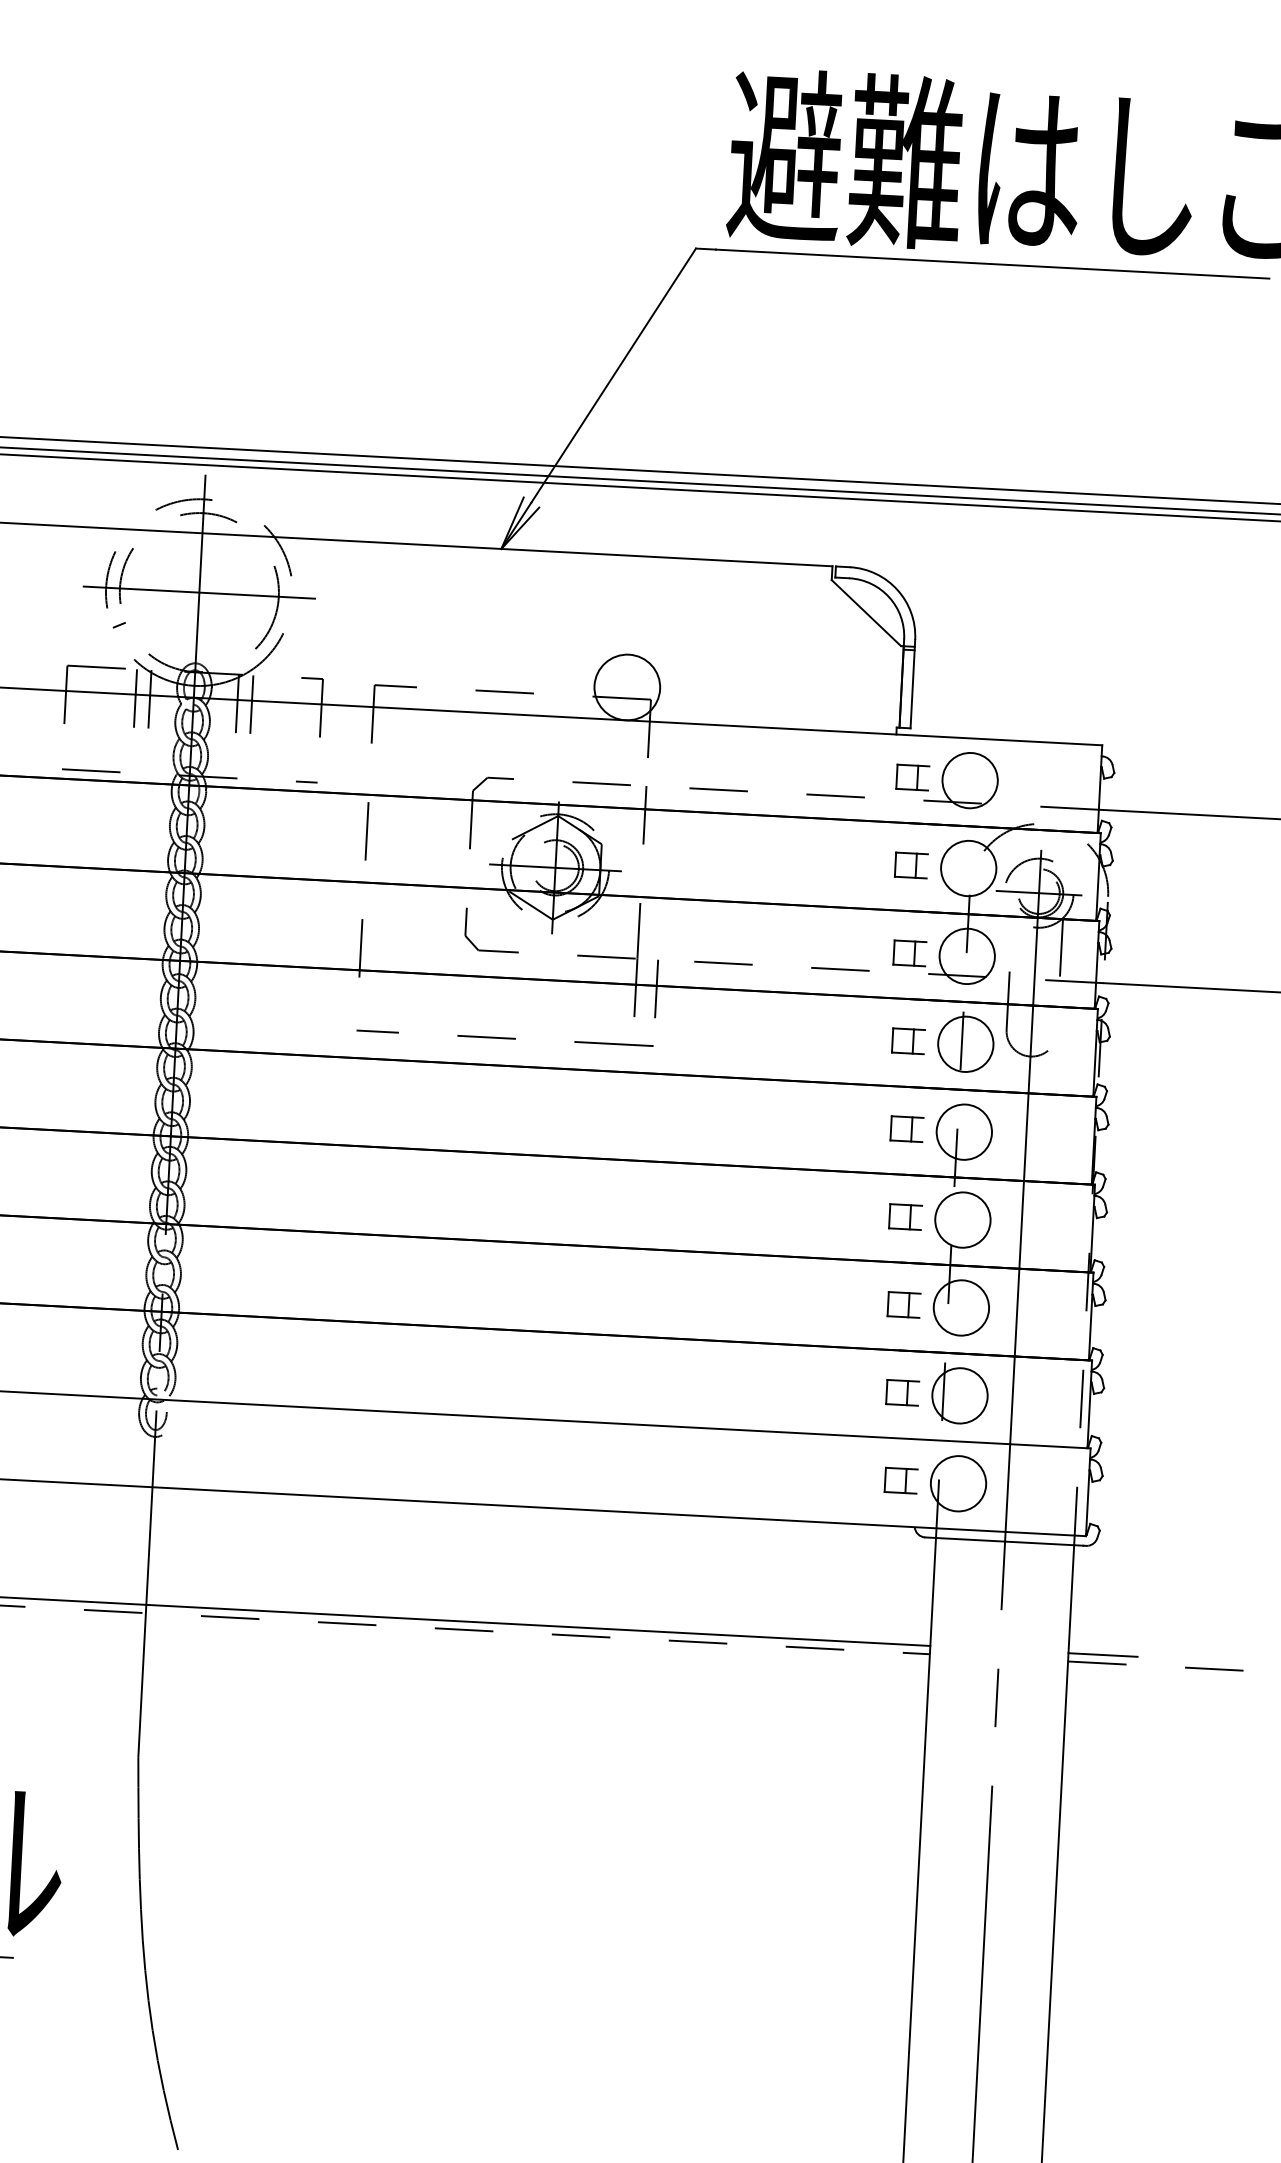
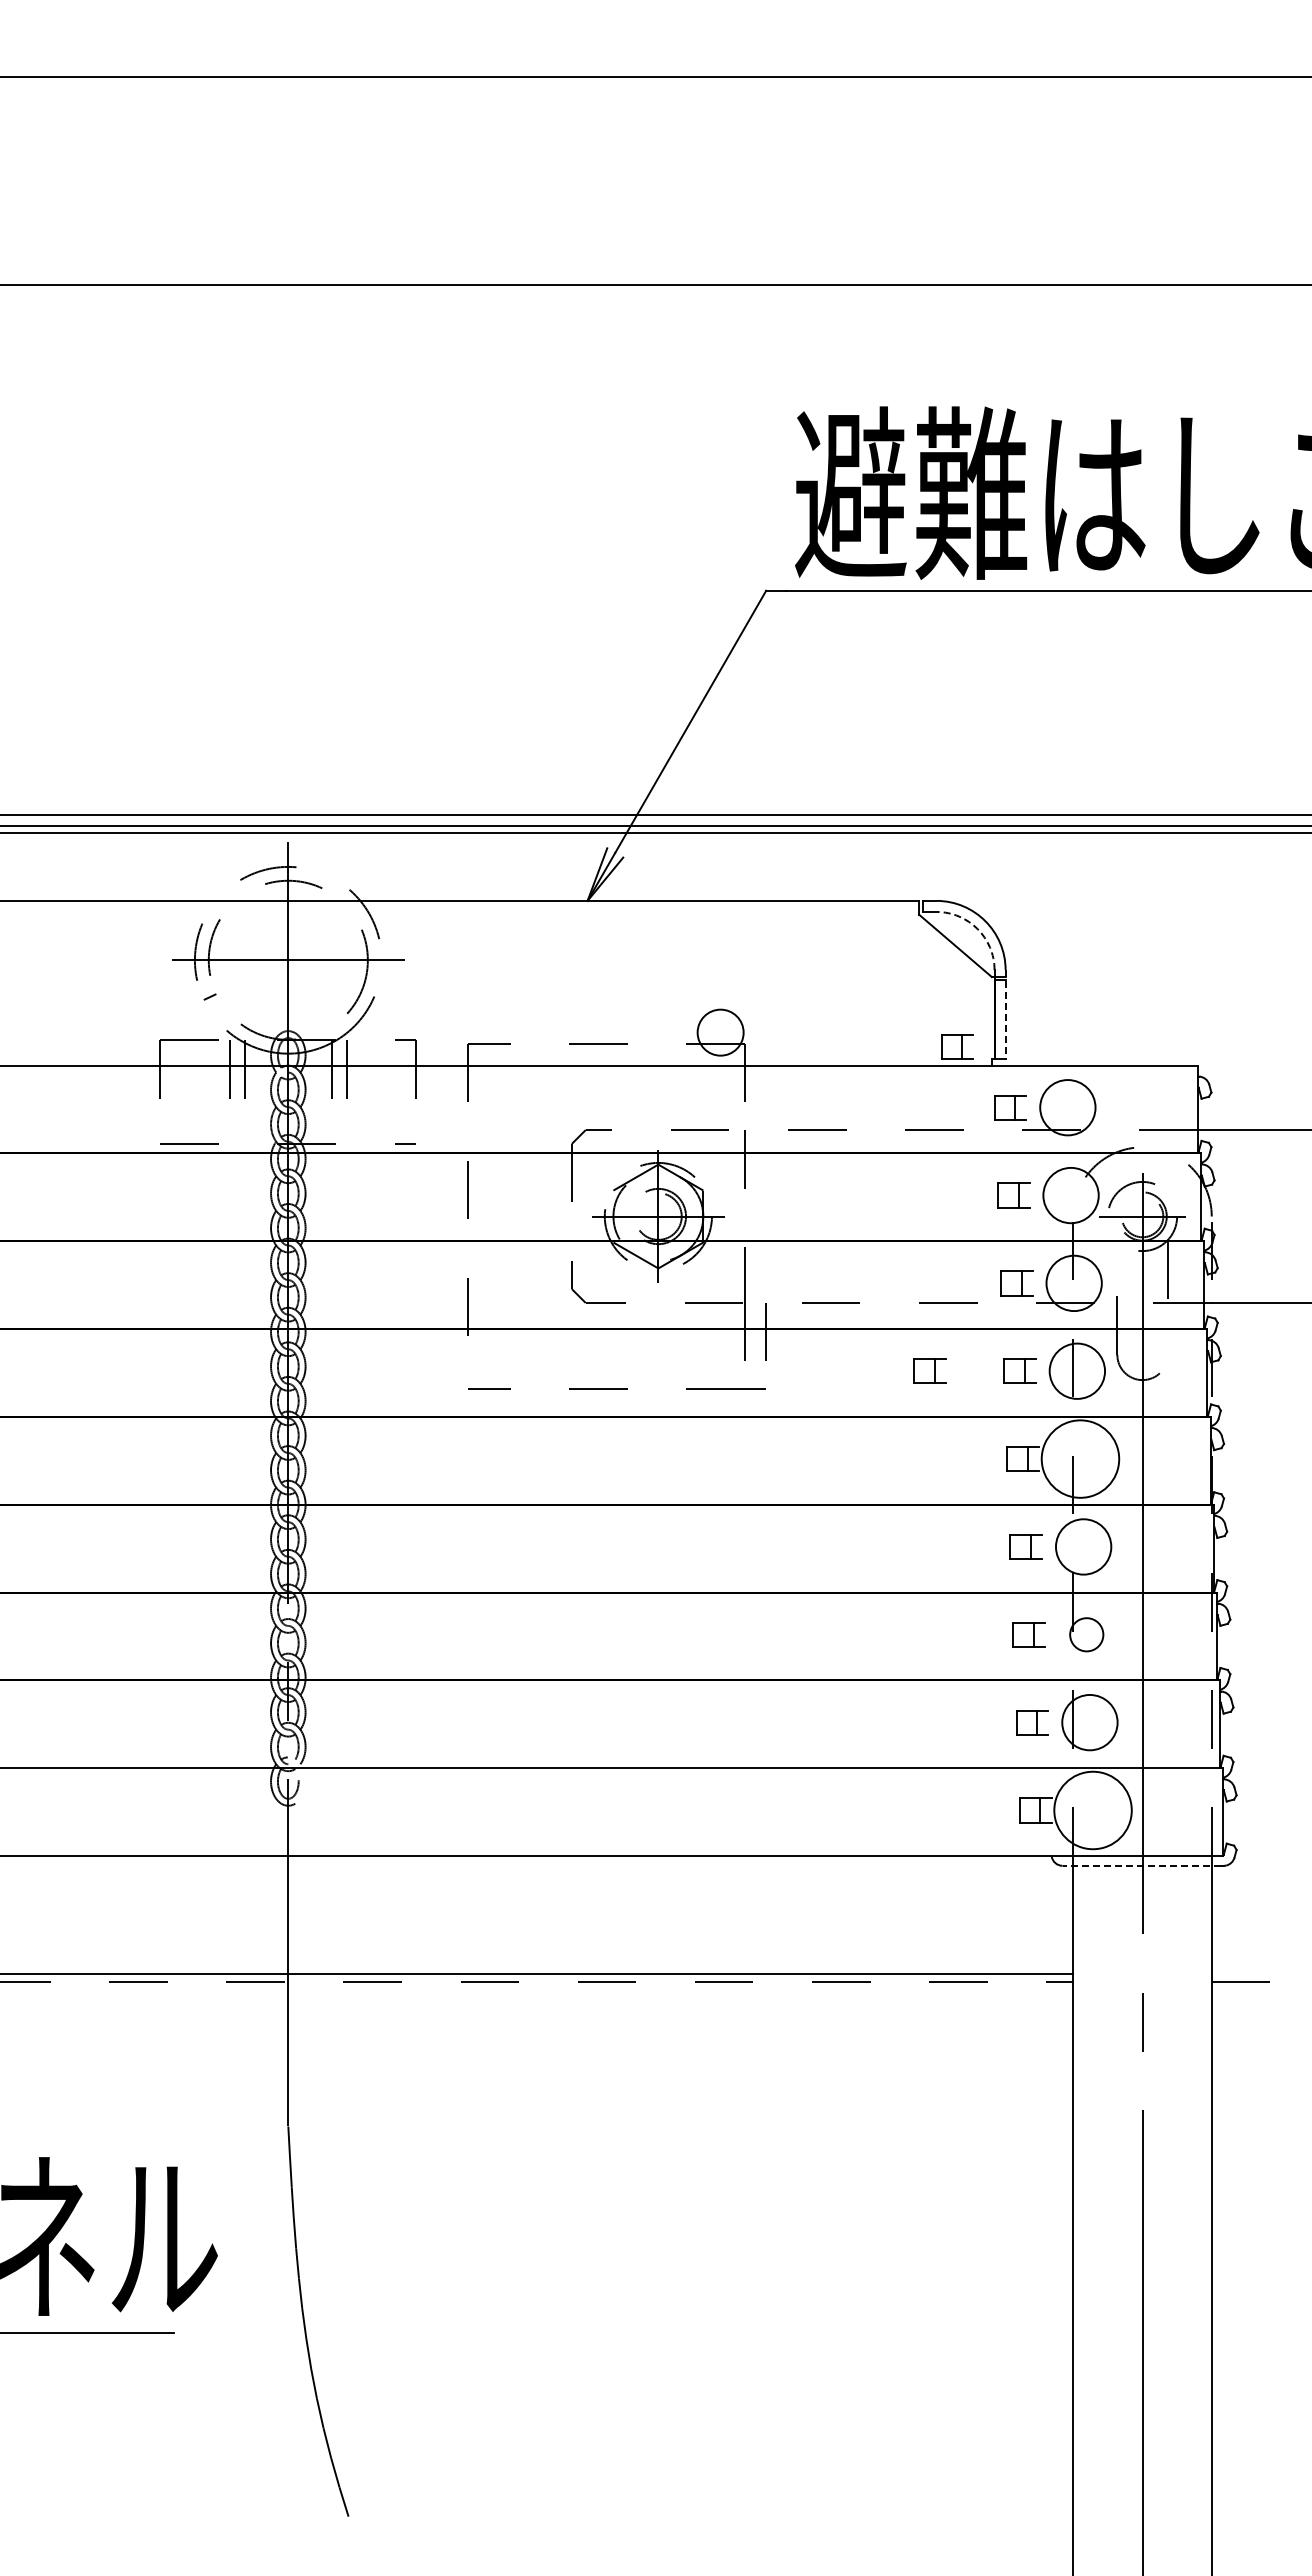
arc: (889, 596) -> (977, 928), solid -> dashed
line: (912, 684) -> (1005, 1014), solid -> dashed
circle: (627, 687) -> (720, 1032), size x0.7
part: (863, 713) -> (957, 1046), added
part: (818, 1035) -> (929, 1370), added
circle: (964, 1131) -> (1080, 1458), size x1.4
circle: (961, 1307) -> (1086, 1634), size x0.6
circle: (957, 1483) -> (1092, 1810), size x1.4
line: (1004, 1541) -> (1141, 1865), solid -> dashed
line: (1102, 1654) -> (1245, 1973), removed

